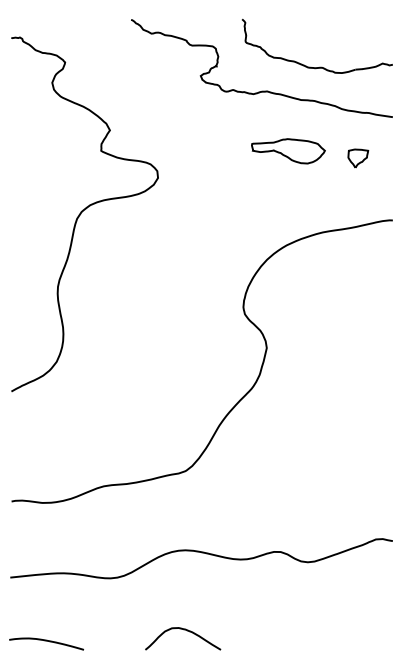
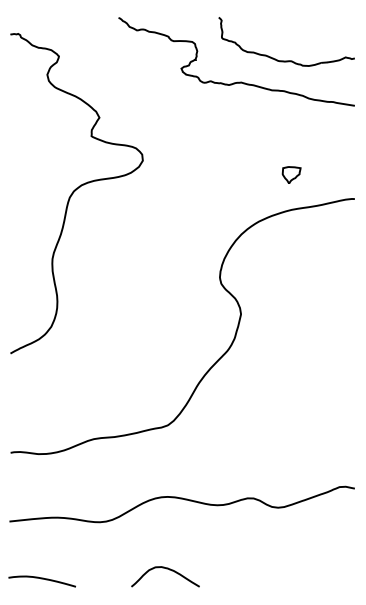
part: (288, 151) -> (260, 136), removed
part: (358, 157) -> (291, 174), moved

